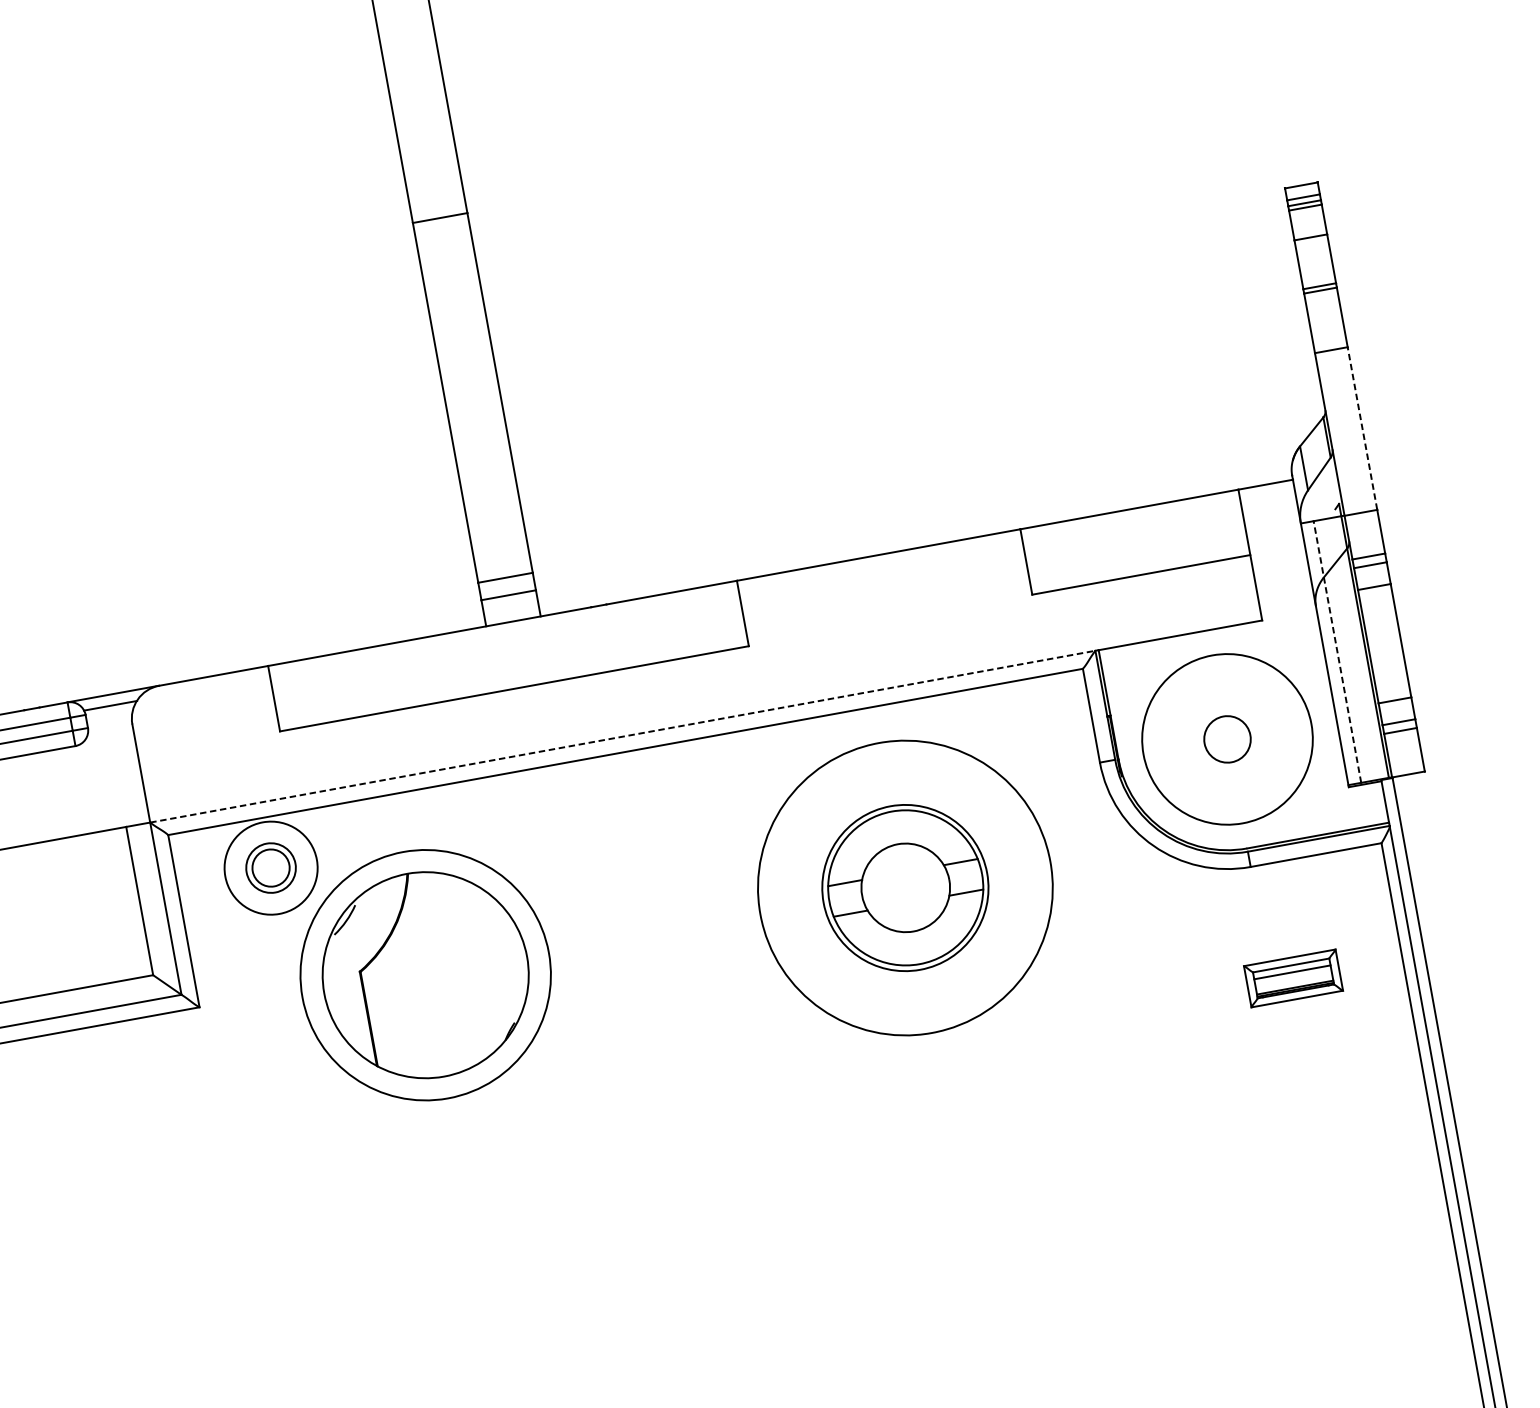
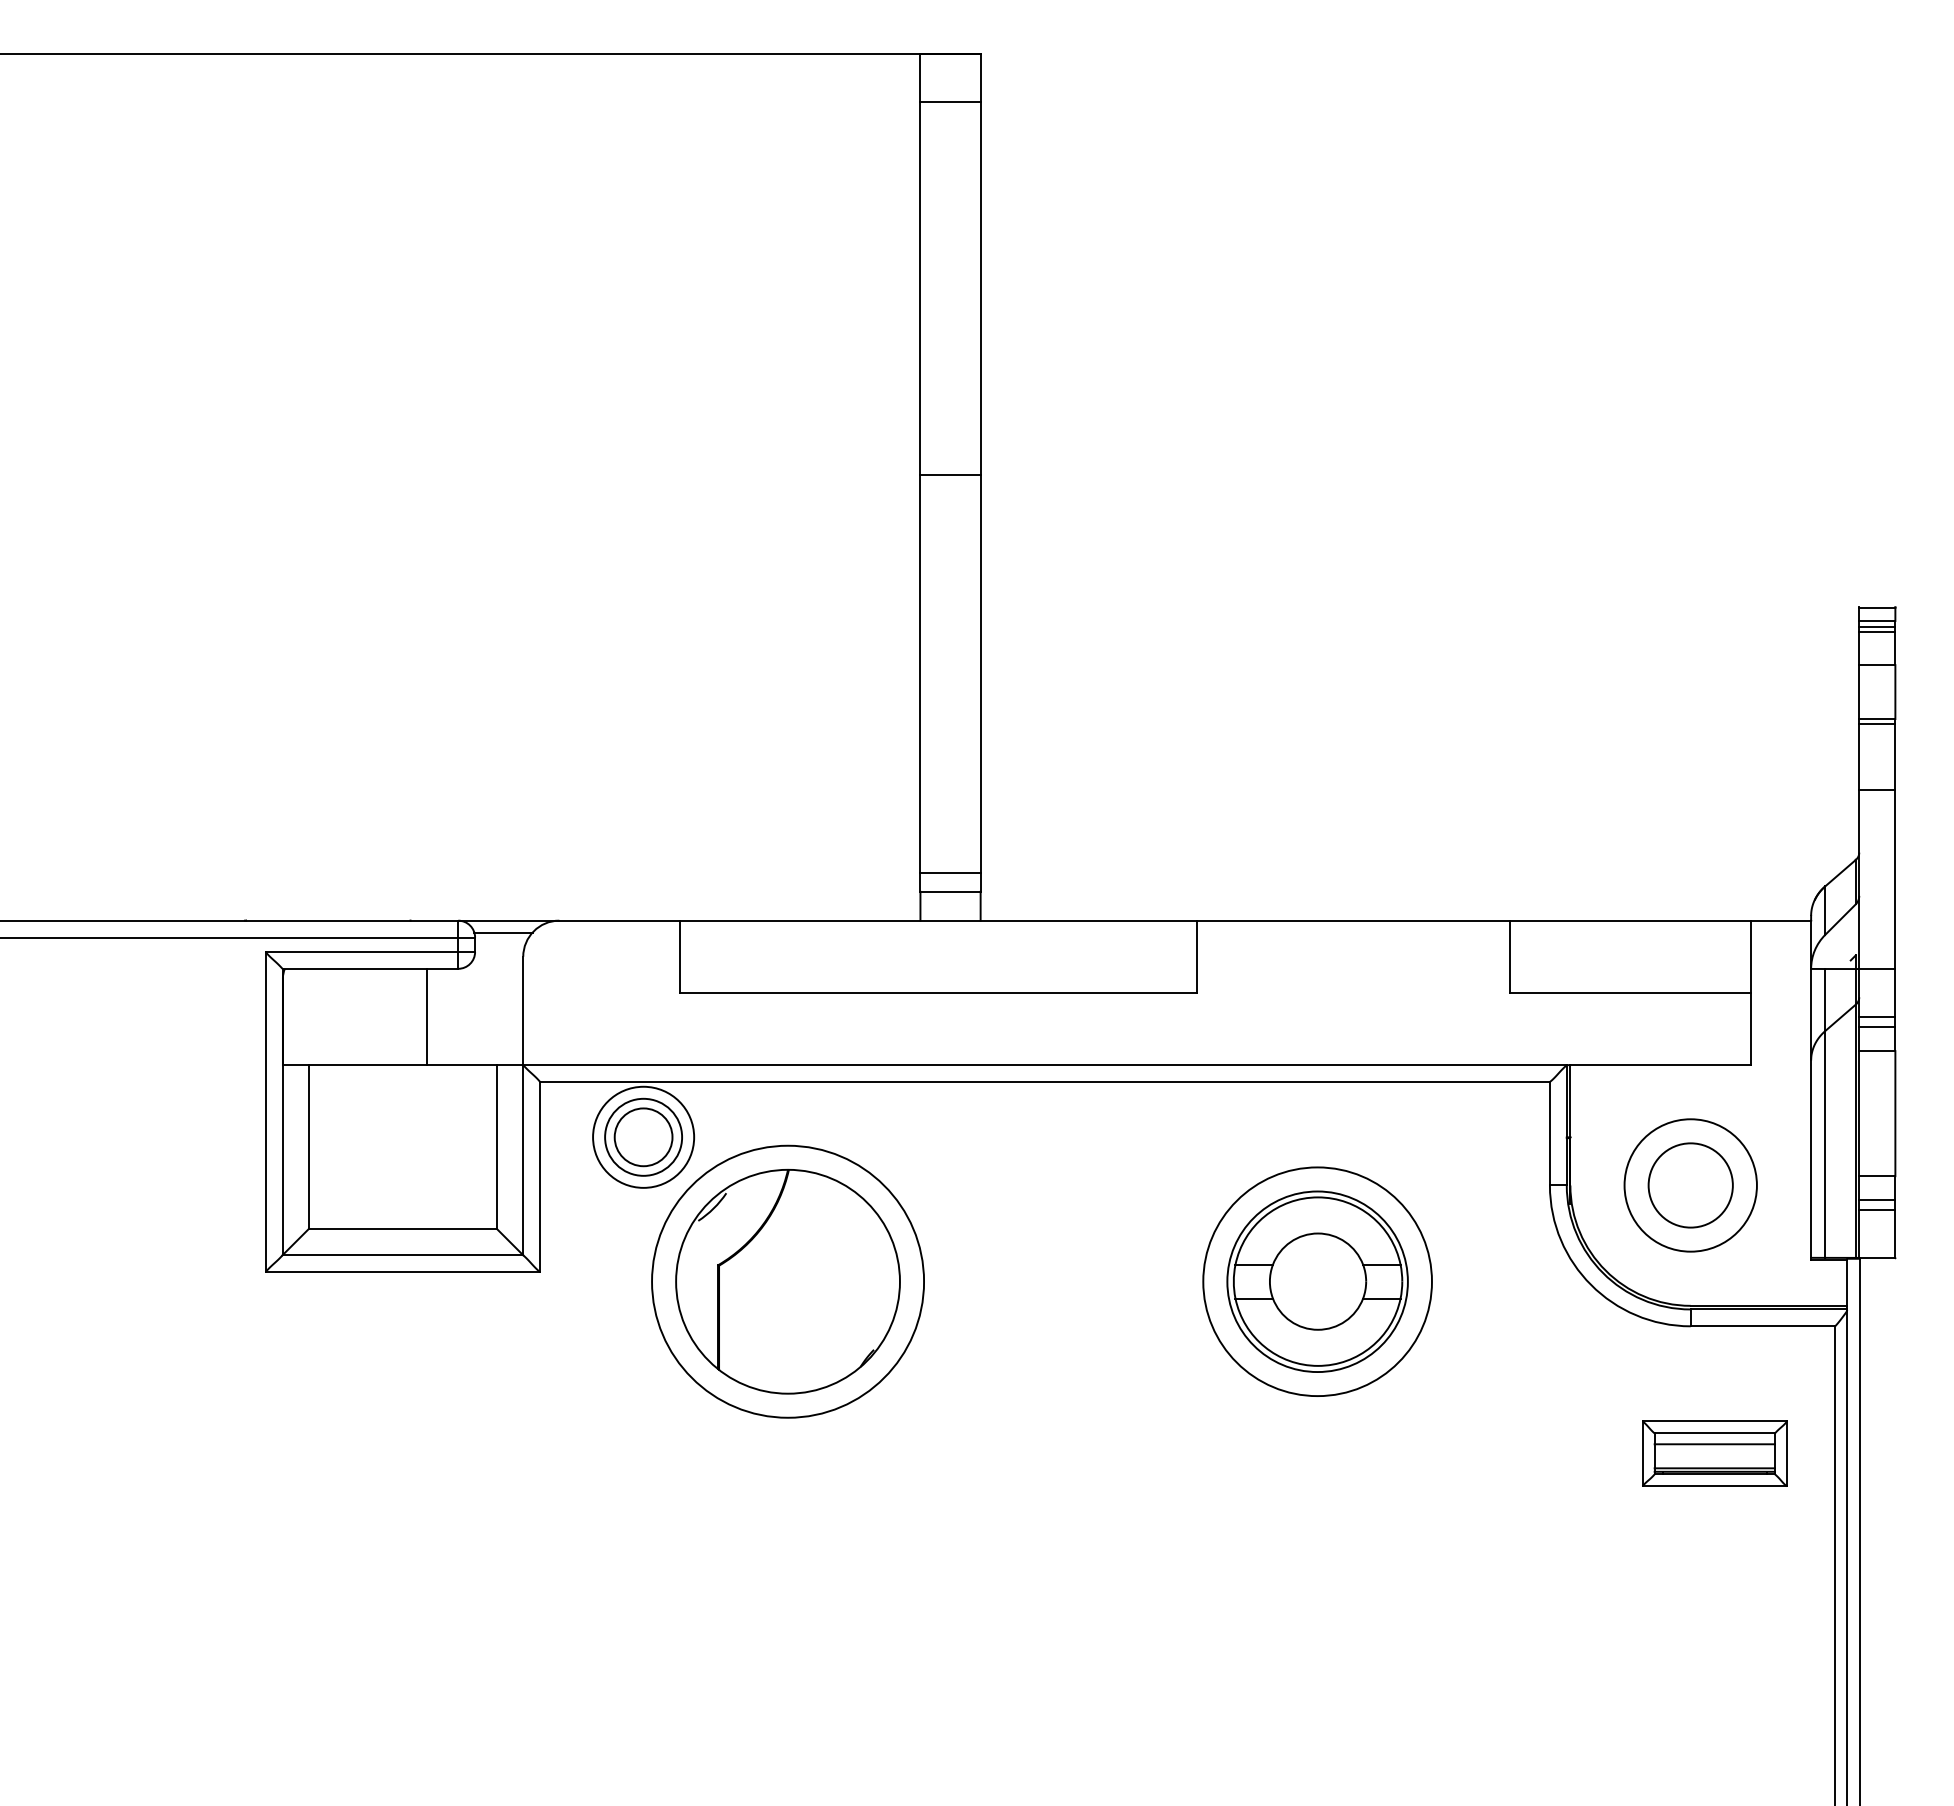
line: (1362, 428) -> (1895, 879), dashed -> solid
line: (1337, 651) -> (1825, 1112), dashed -> solid
line: (623, 736) -> (1045, 1065), dashed -> solid
circle: (1227, 739) -> (1690, 1185), size x0.71
circle: (1227, 739) -> (1690, 1185), size x1.67
line: (55, 794) -> (427, 1016), added
part: (270, 867) -> (643, 1136), size x1.43
circle: (905, 887) -> (1317, 1281), size x0.71
part: (1293, 978) -> (1714, 1453), size x1.43

